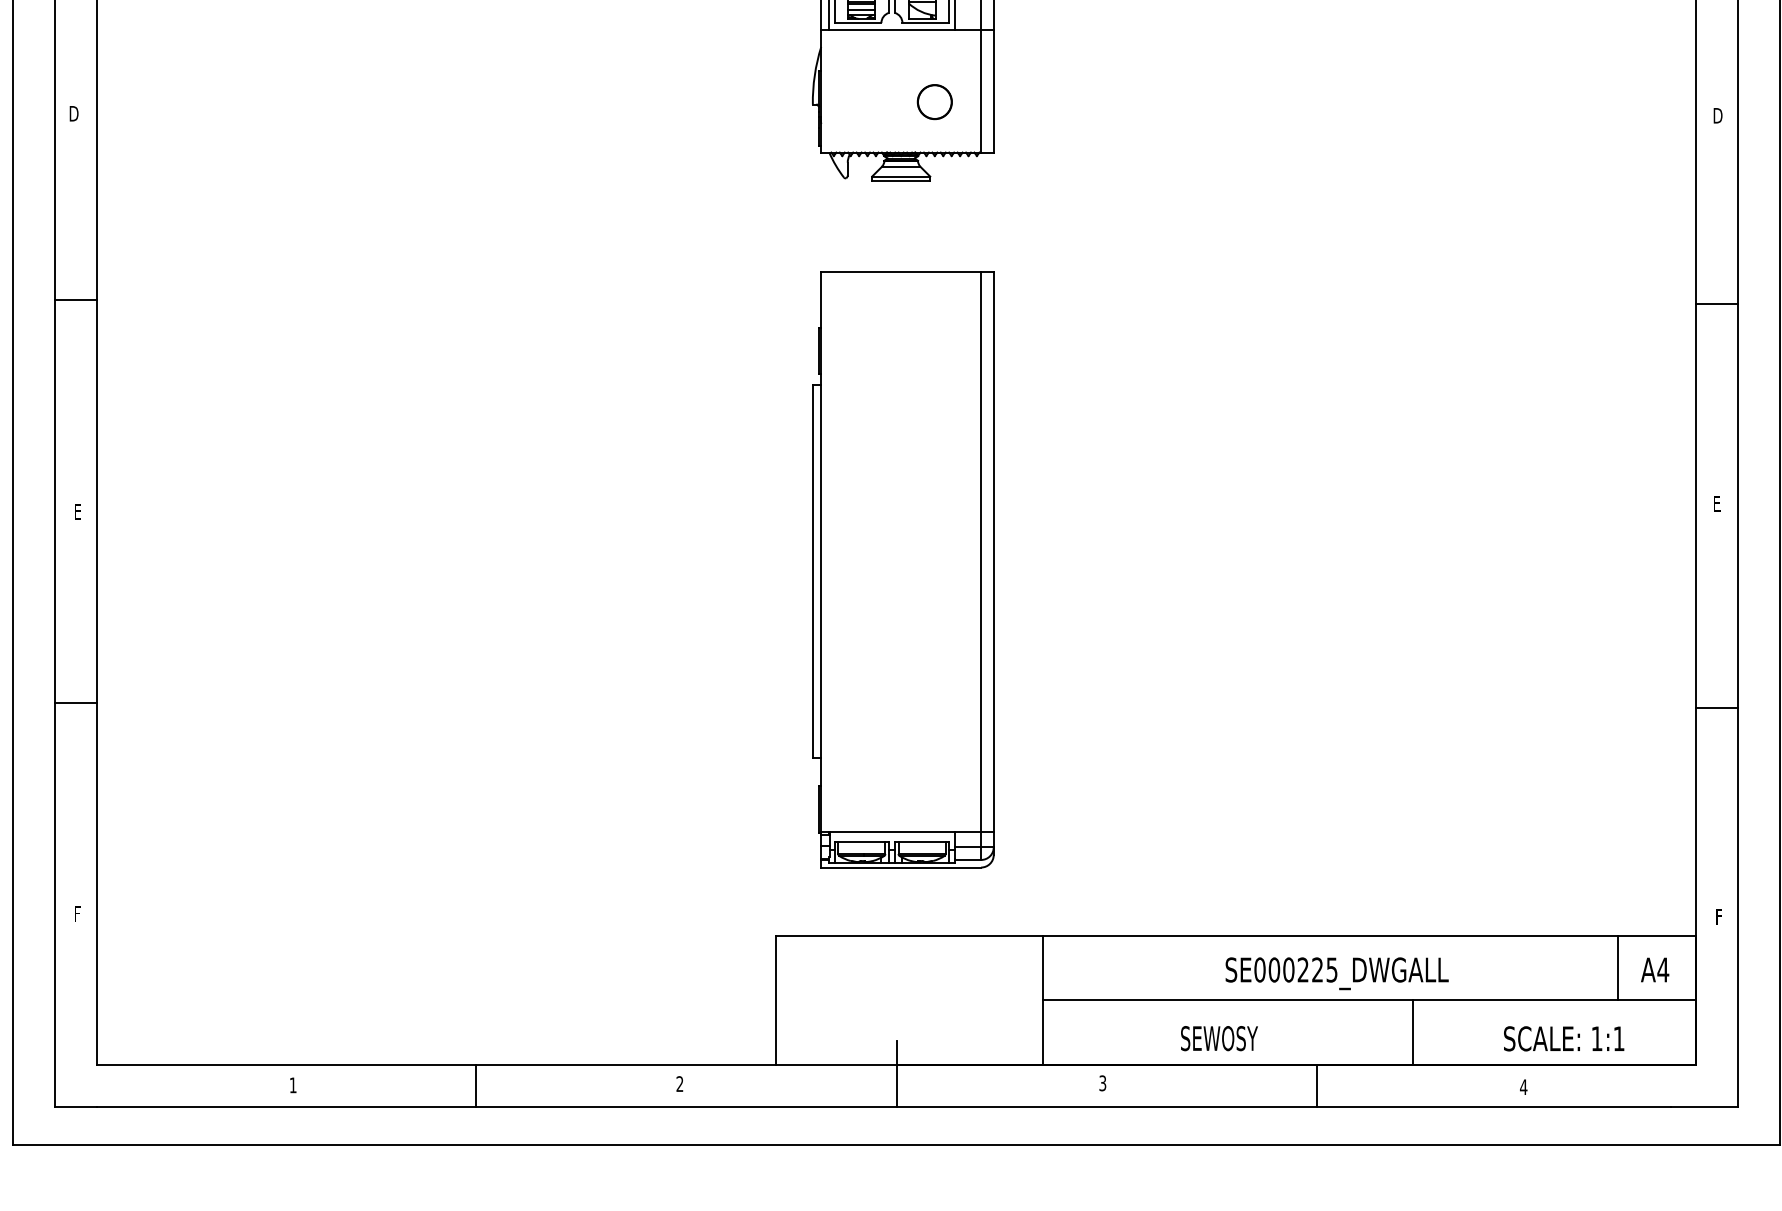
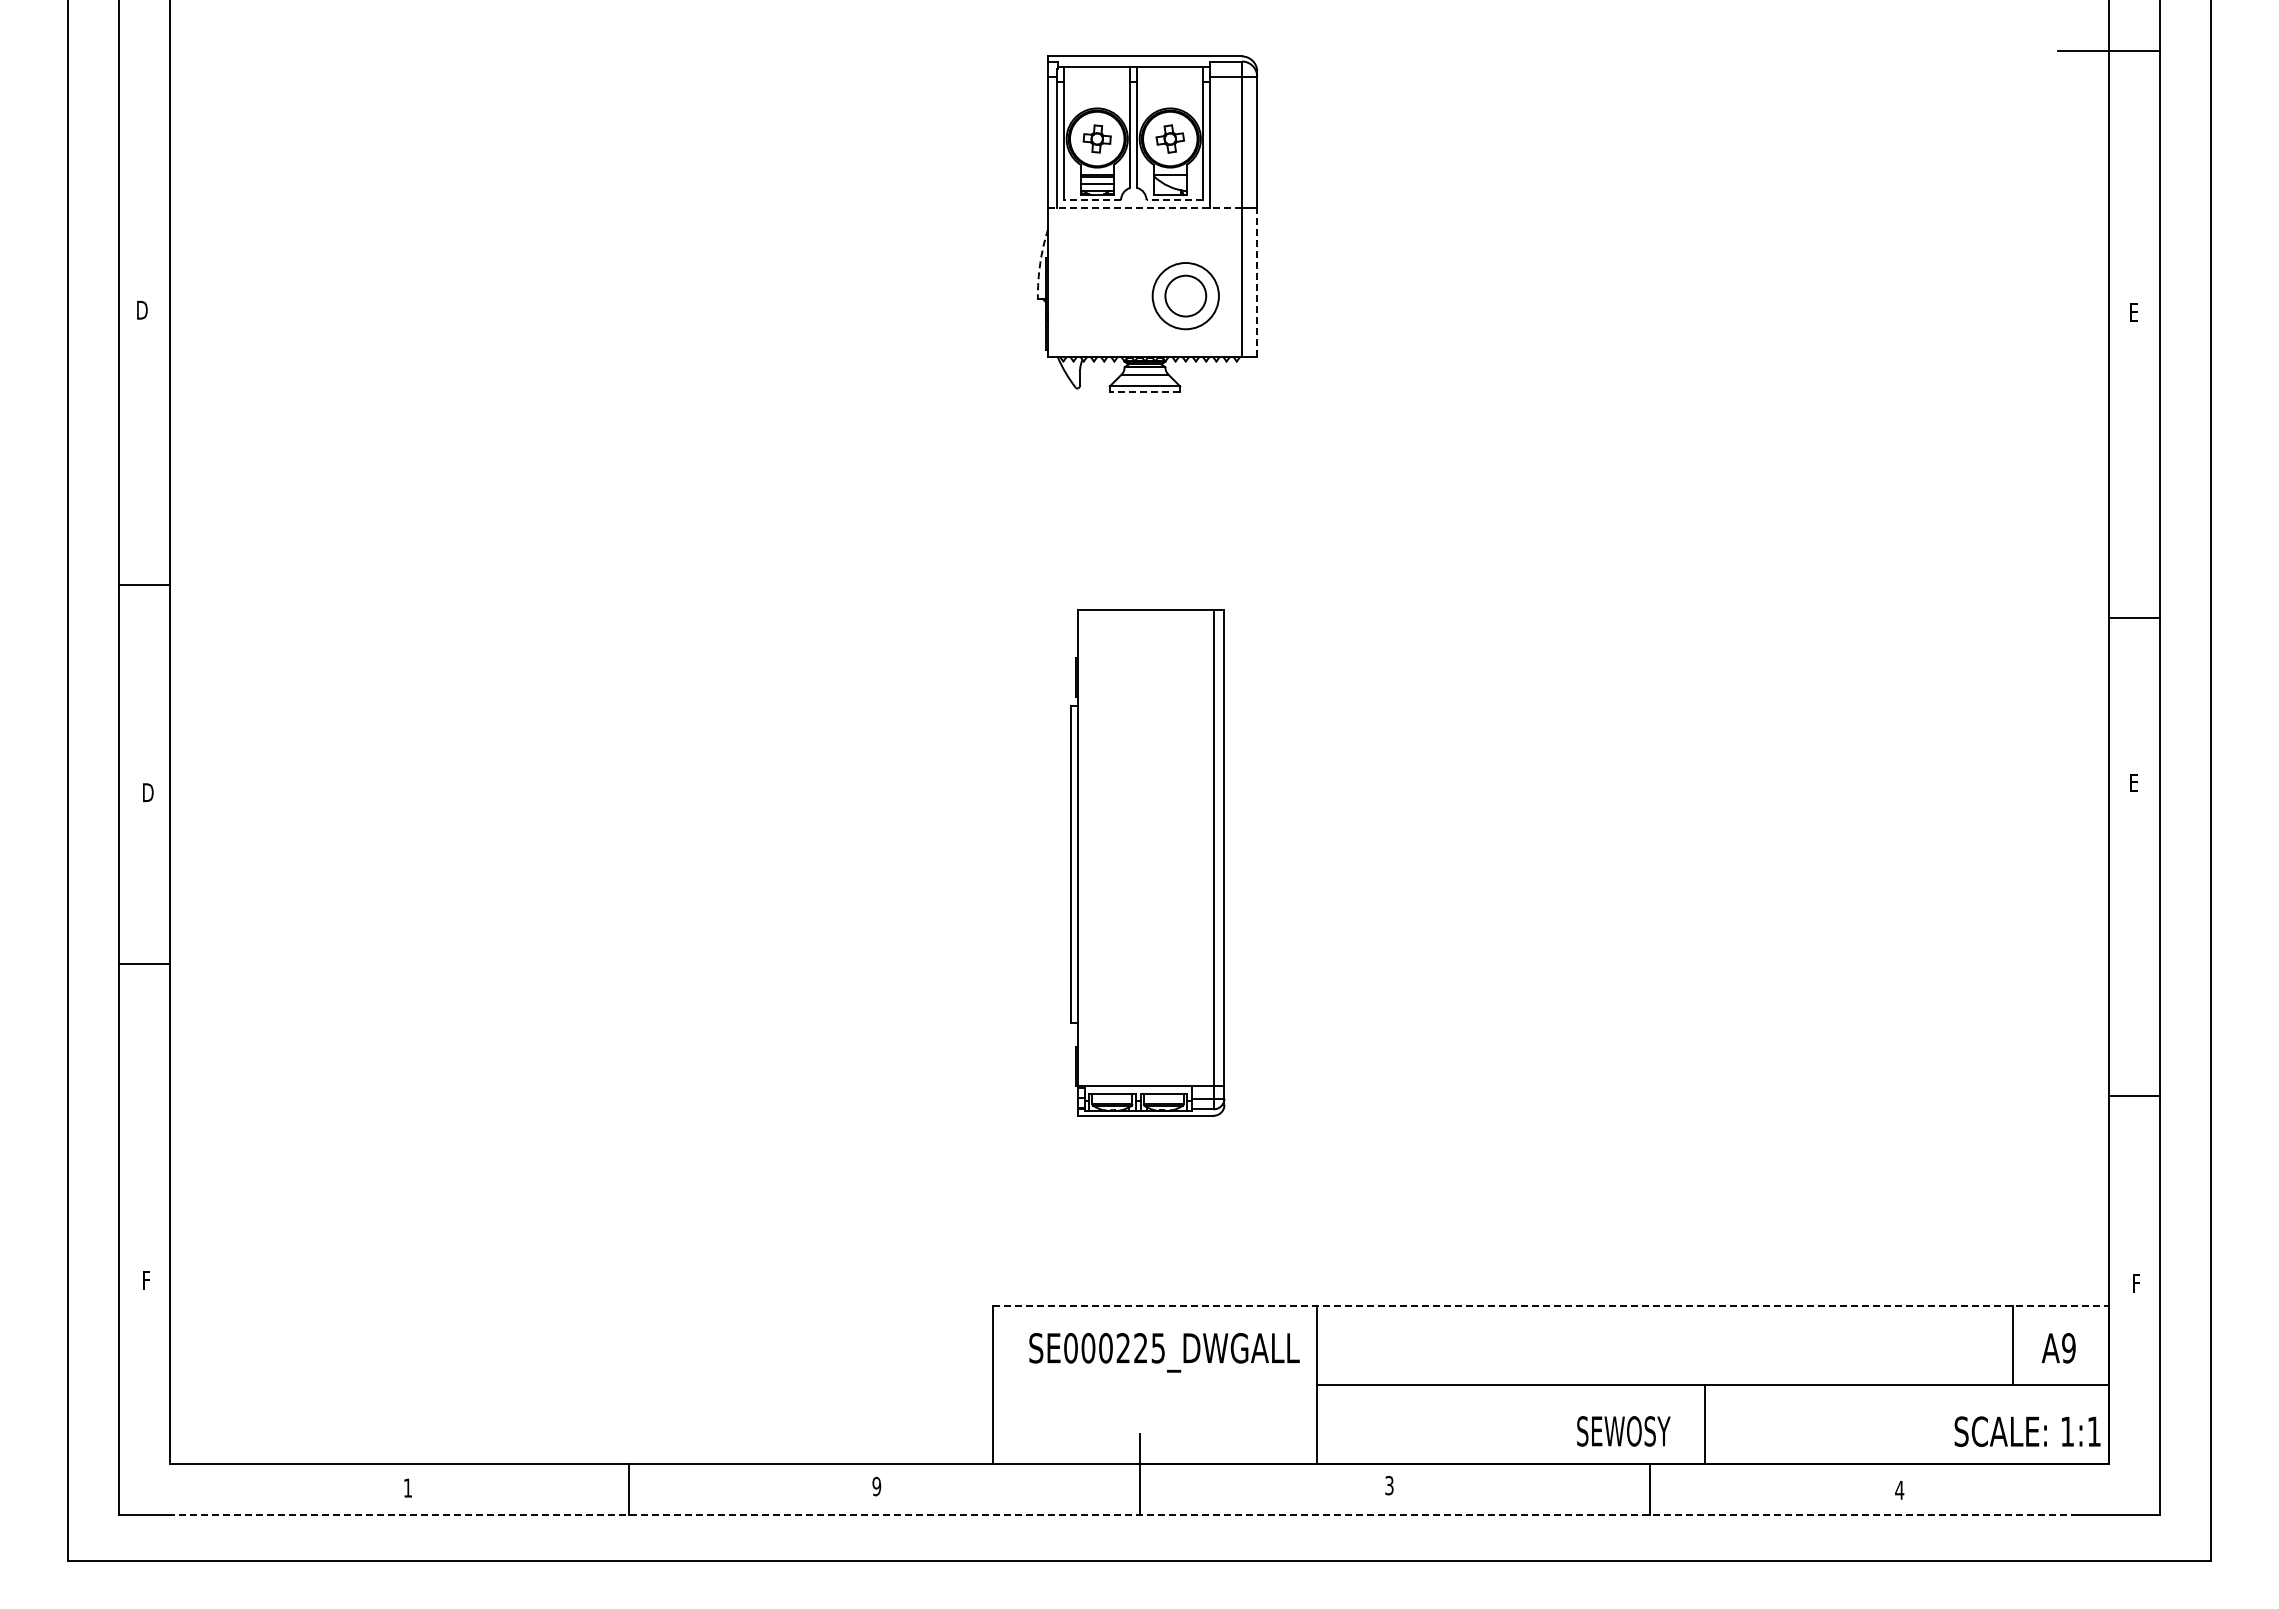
line: (857, 23) -> (1092, 200), solid -> dashed
line: (925, 23) -> (1174, 200), solid -> dashed
line: (901, 29) -> (1145, 208), solid -> dashed
arc: (814, 75) -> (1040, 263), solid -> dashed
line: (993, 90) -> (1257, 282), solid -> dashed
circle: (934, 101) -> (1185, 295), size x1.6
text: (1718, 115) -> (2135, 312), D -> E
line: (900, 181) -> (1144, 392), solid -> dashed
line: (75, 299) -> (144, 585), moved
line: (1716, 303) -> (2133, 618), moved
text: (79, 511) -> (148, 792), E -> D
part: (903, 569) -> (1147, 862), size x0.7
line: (75, 703) -> (144, 964), moved
line: (1716, 707) -> (2133, 1096), moved
line: (1236, 935) -> (1551, 1306), solid -> dashed
text: (1662, 970) -> (2068, 1348), A4 -> A9
text: (1337, 973) -> (1164, 1352), moved
line: (1413, 1032) -> (1705, 1424), moved
text: (1219, 1038) -> (1623, 1431), moved
text: (1564, 1038) -> (2027, 1431), moved
text: (679, 1084) -> (876, 1486), 2 -> 9
line: (884, 1107) -> (1124, 1514), solid -> dashed

